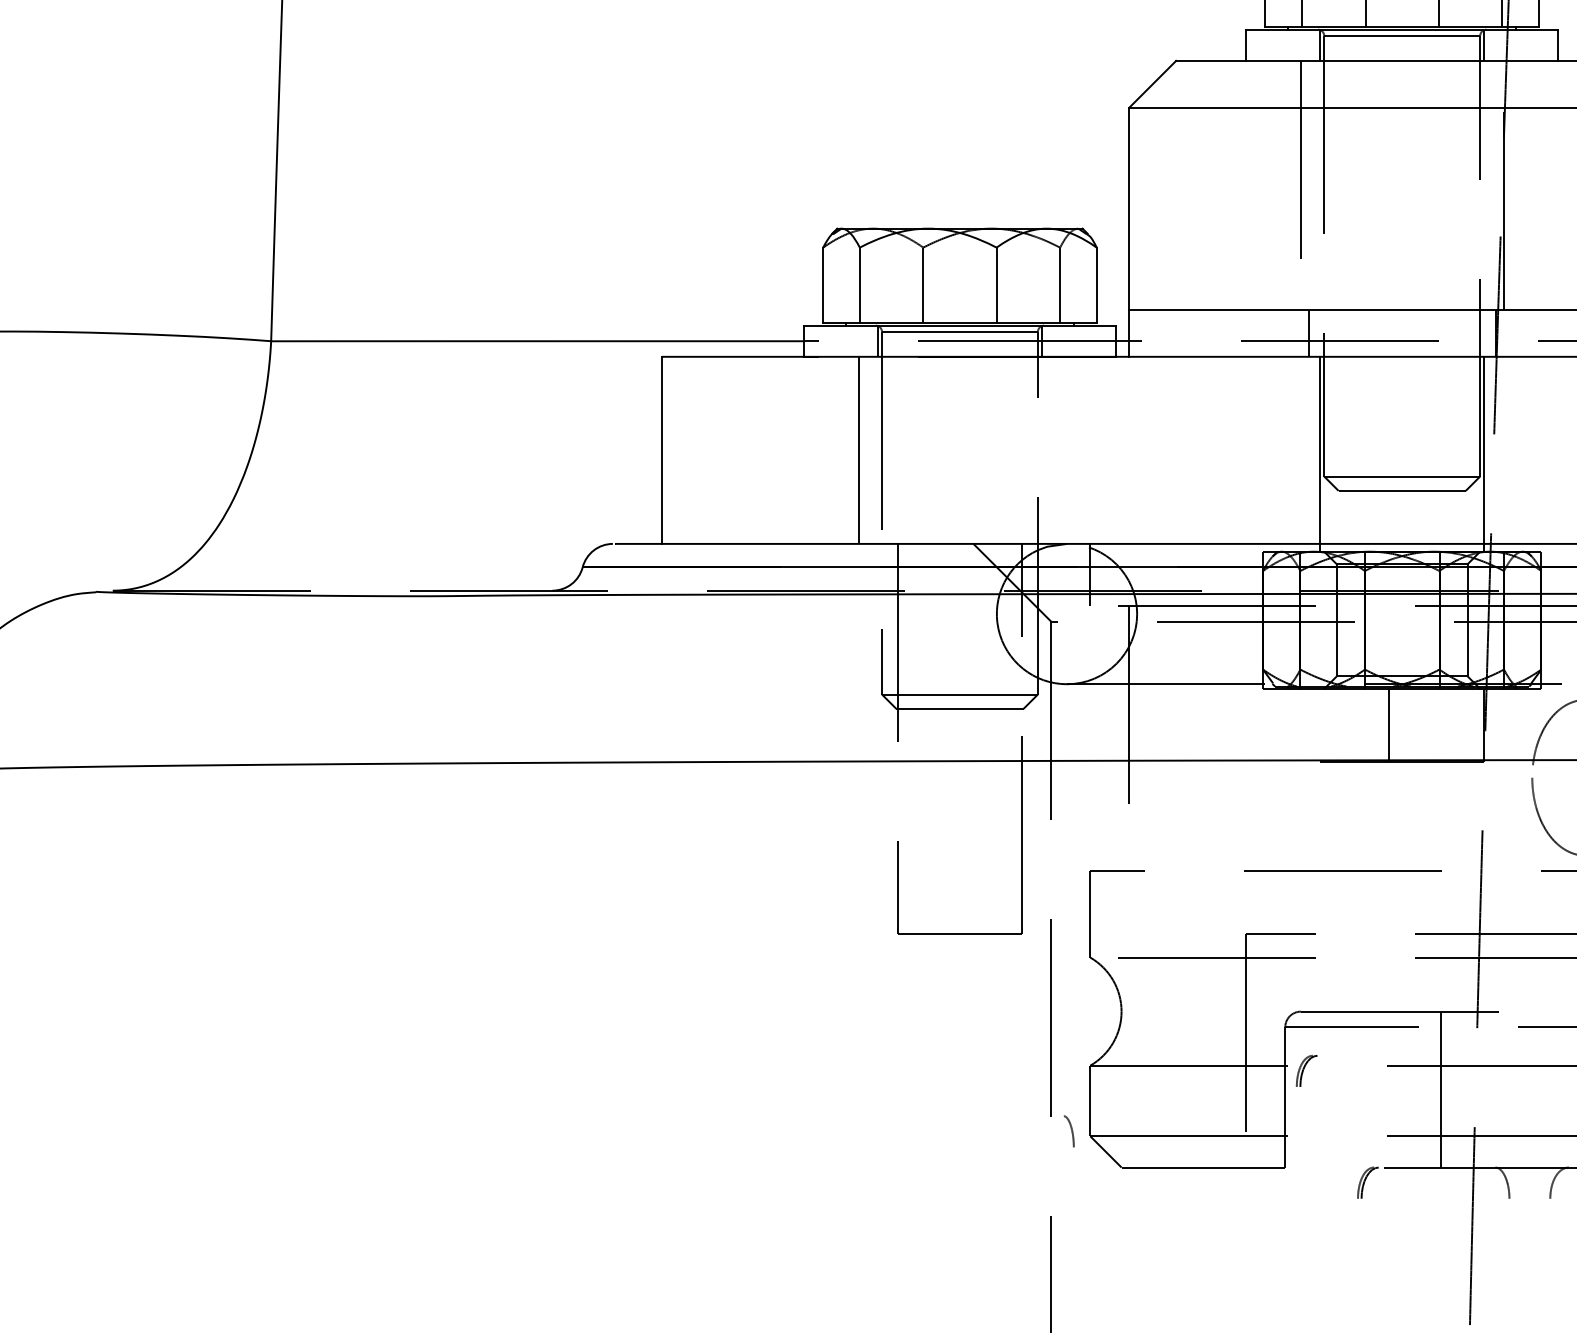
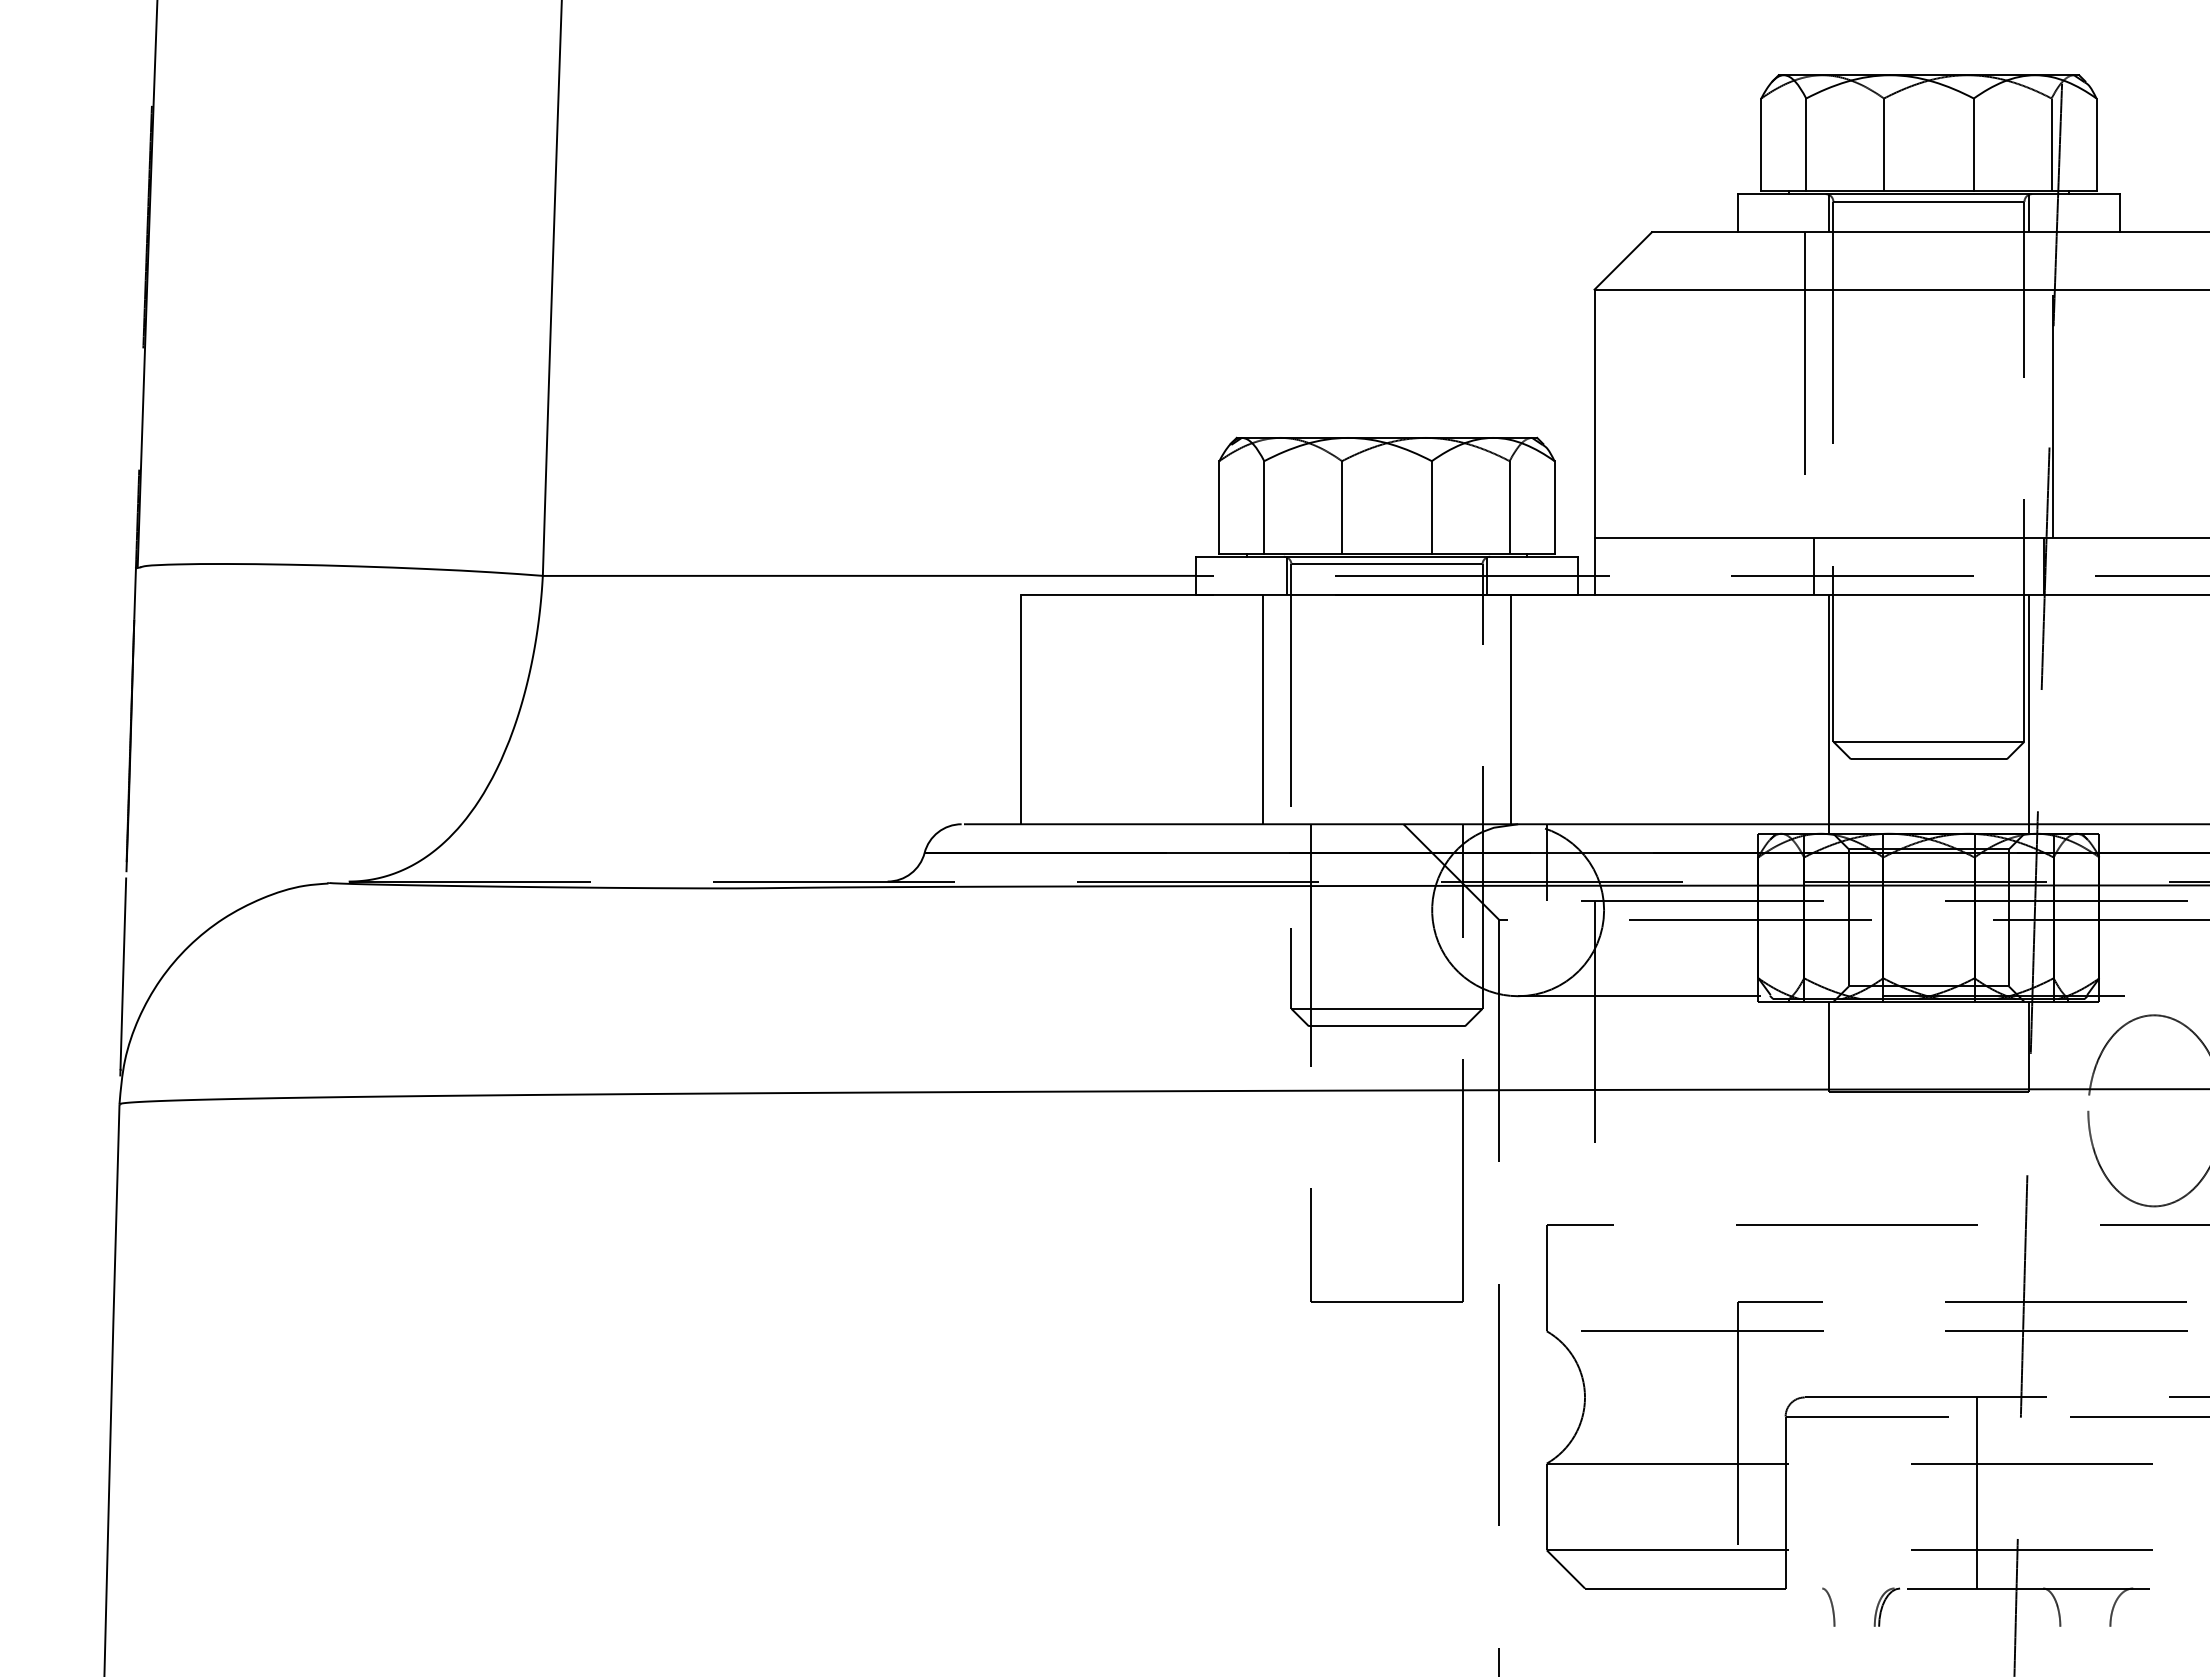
line: (1061, 450) -> (1511, 709), added
line: (1388, 725) -> (1828, 1046), moved
part: (1306, 1070) -> (1811, 1469), removed
curve: (1071, 1130) -> (1831, 1606), moved

